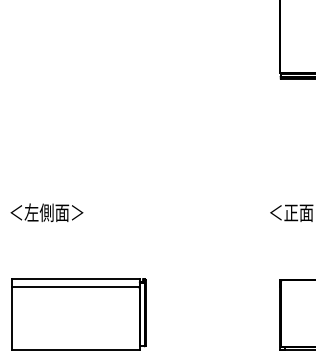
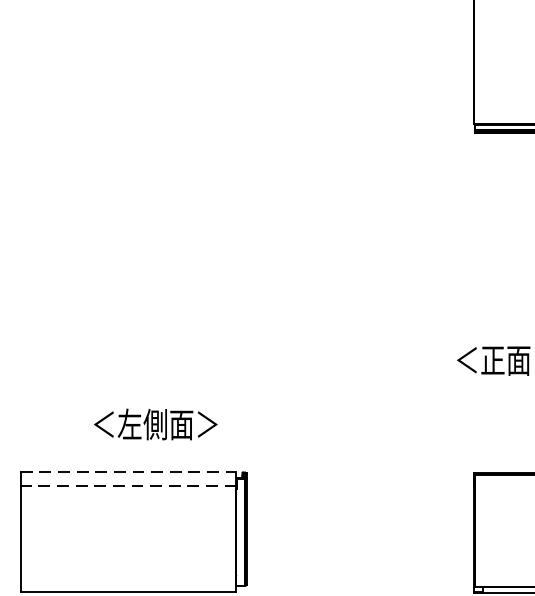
text: (46, 212) -> (154, 424), moved
line: (75, 278) -> (127, 471), solid -> dashed
line: (75, 286) -> (127, 484), solid -> dashed

